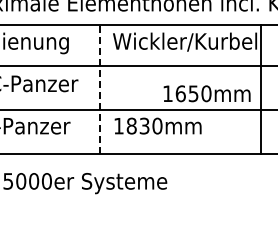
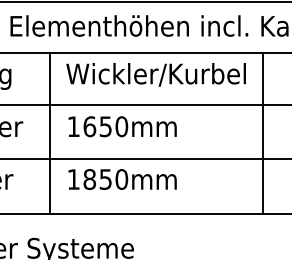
line: (260, 88) -> (262, 132), moved
line: (99, 89) -> (49, 133), dashed -> solid
text: (206, 93) -> (121, 126), moved
text: (144, 125) -> (105, 178), 1830mm -> 1850mm

